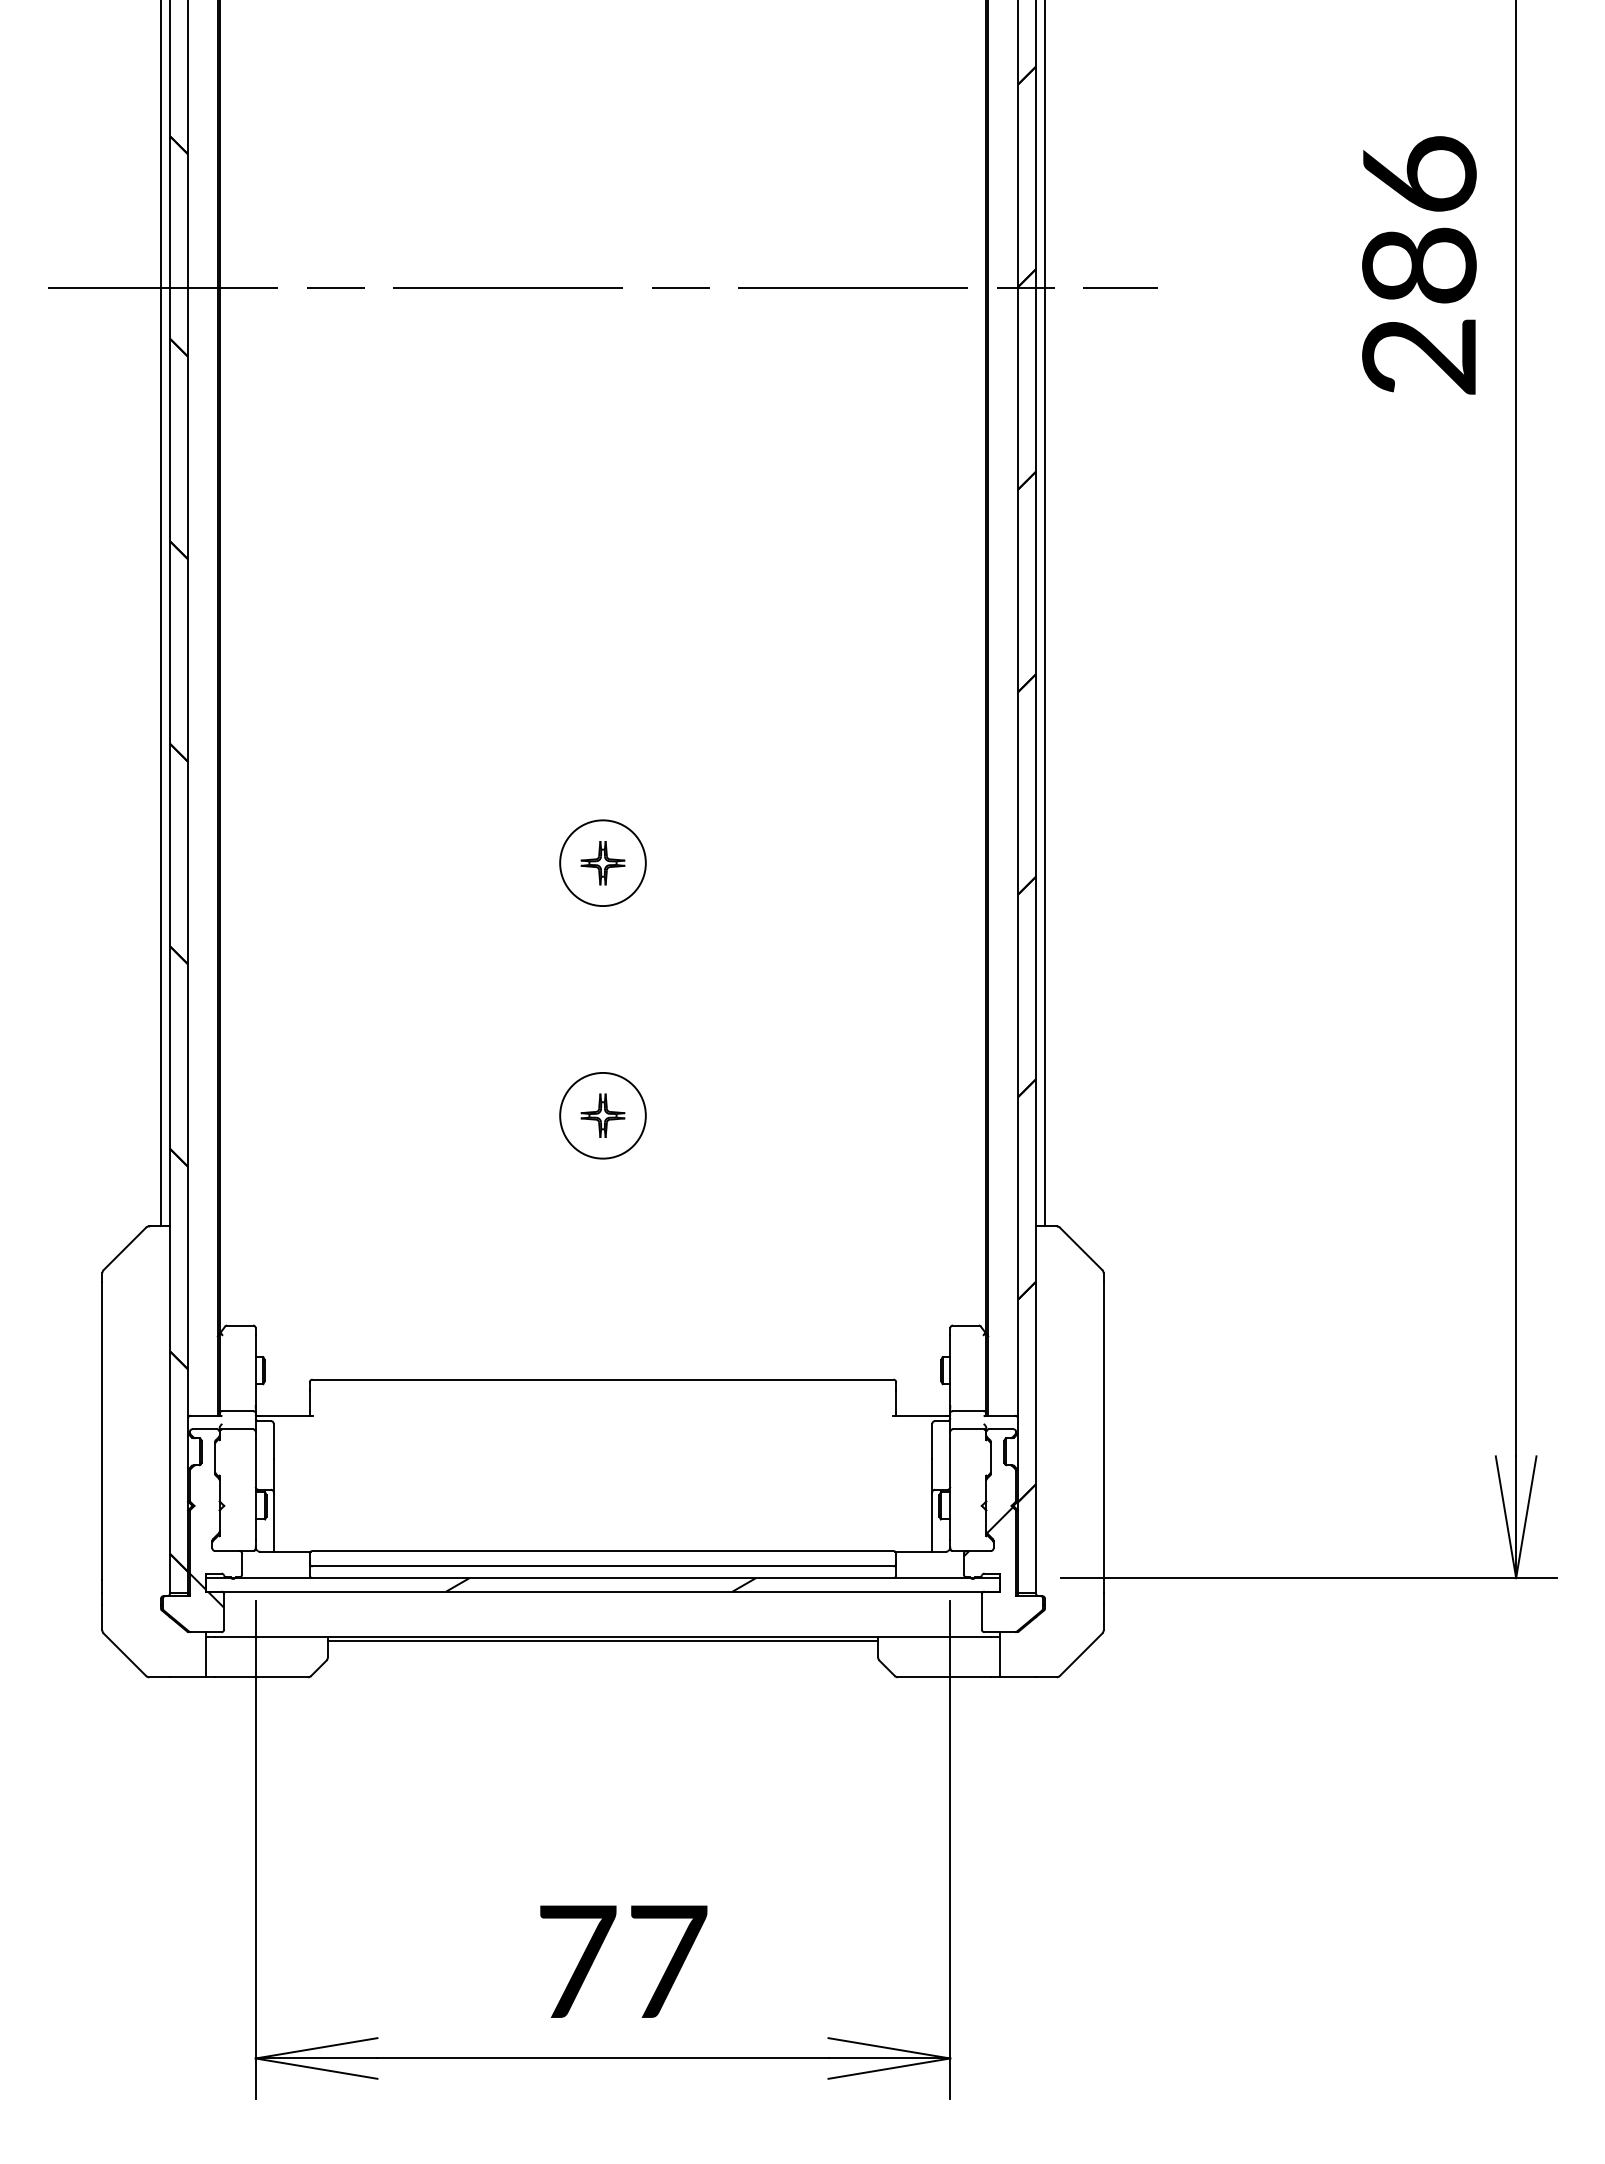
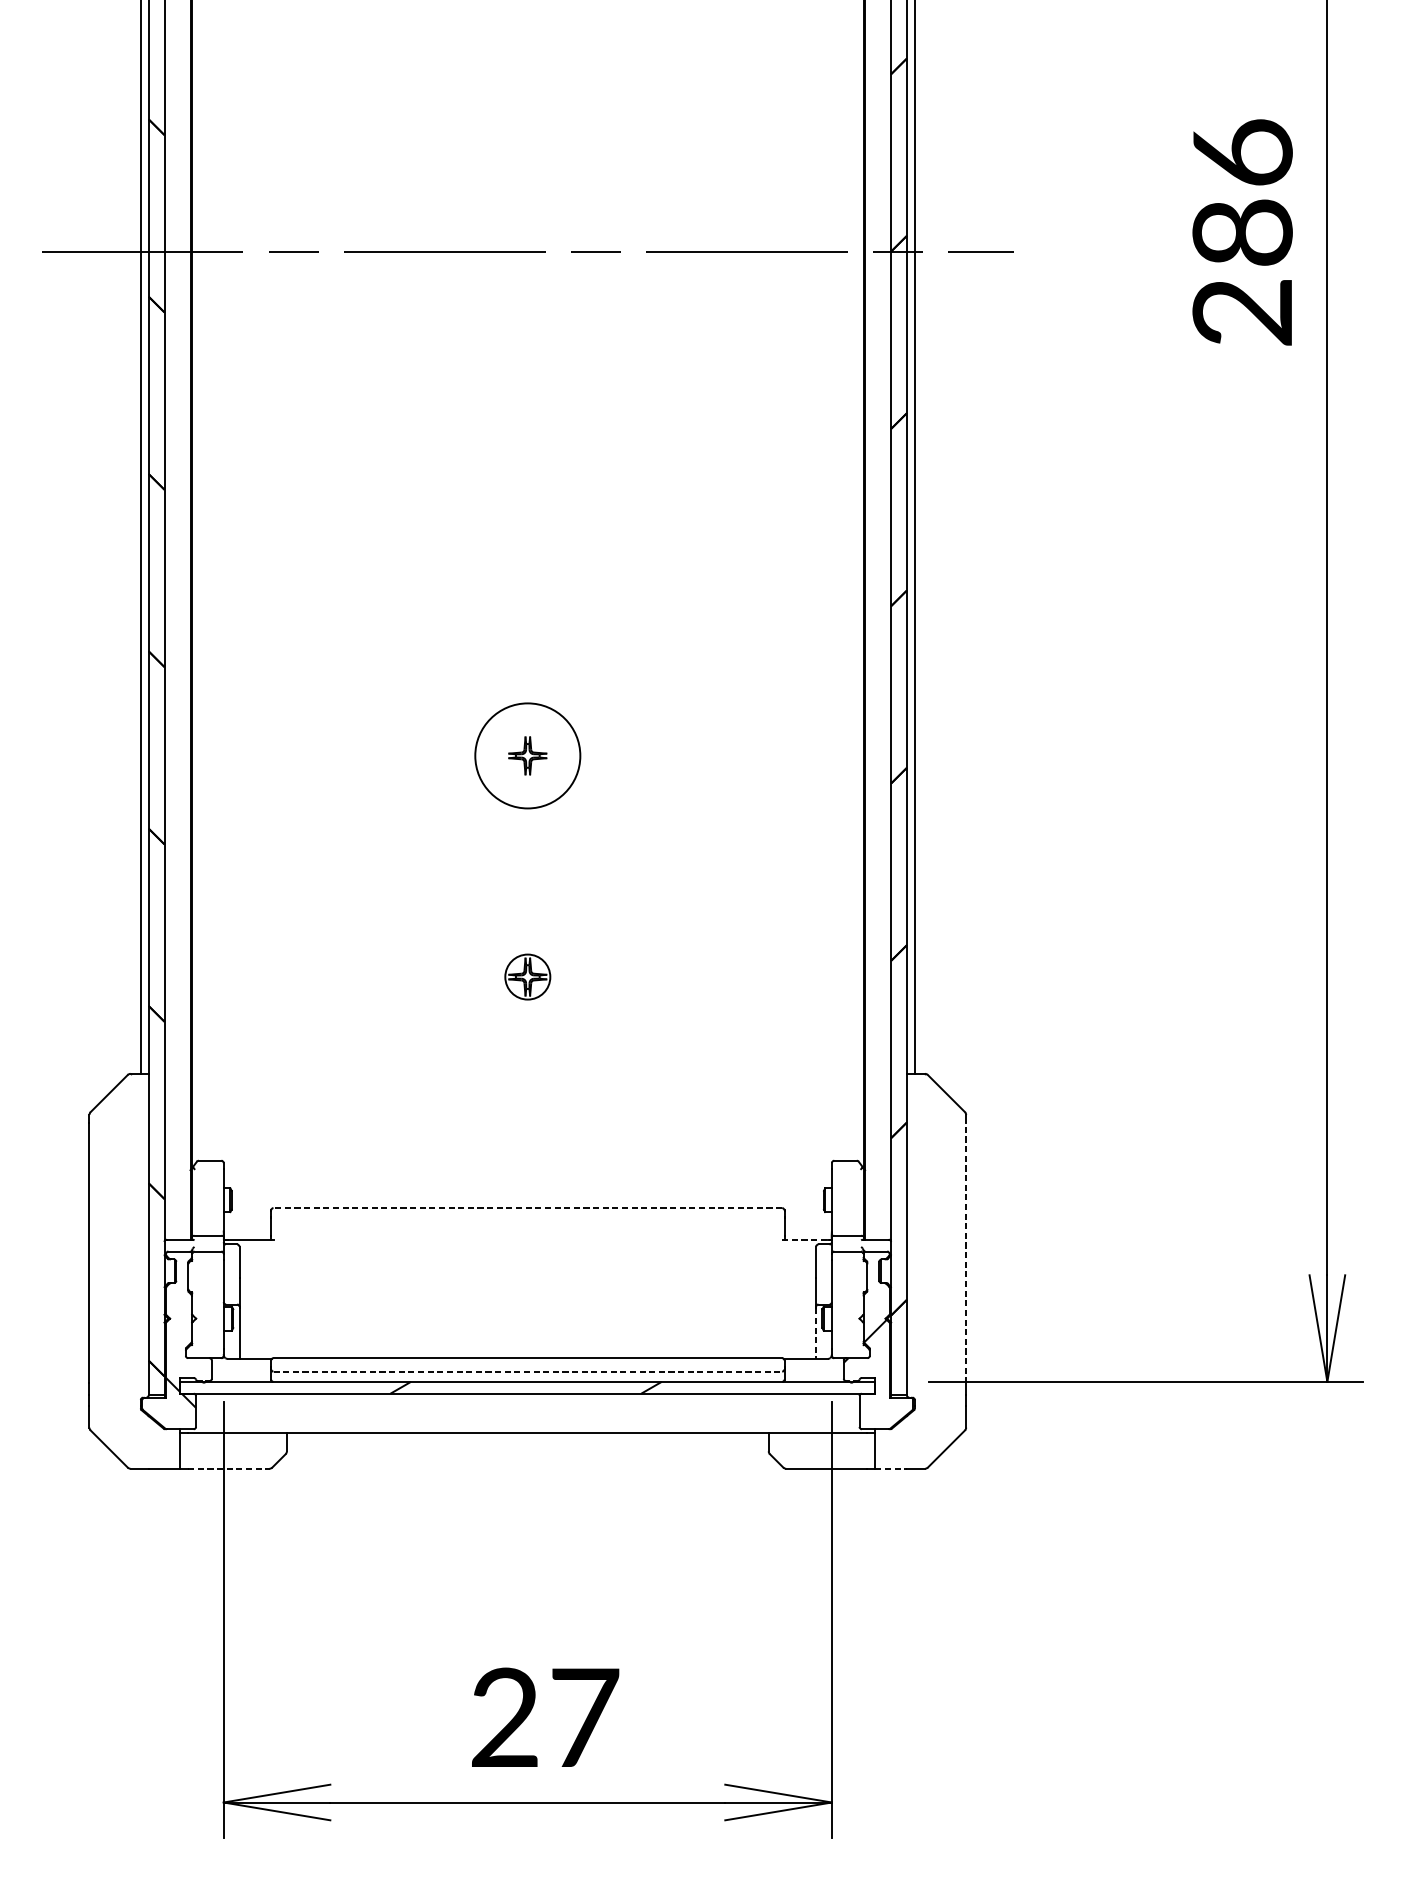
circle: (602, 863) -> (527, 756), size x1.4
circle: (602, 1115) -> (527, 976), size x0.6
line: (602, 1379) -> (527, 1207), solid -> dashed
line: (920, 1415) -> (805, 1239), solid -> dashed
line: (1103, 1430) -> (966, 1252), solid -> dashed
line: (932, 1522) -> (816, 1333), solid -> dashed
line: (603, 1566) -> (528, 1371), solid -> dashed
line: (602, 1641) -> (527, 1437), removed
line: (262, 1677) -> (229, 1468), solid -> dashed
line: (1018, 1677) -> (891, 1468), solid -> dashed
text: (577, 1960) -> (505, 1716), 77 -> 27

